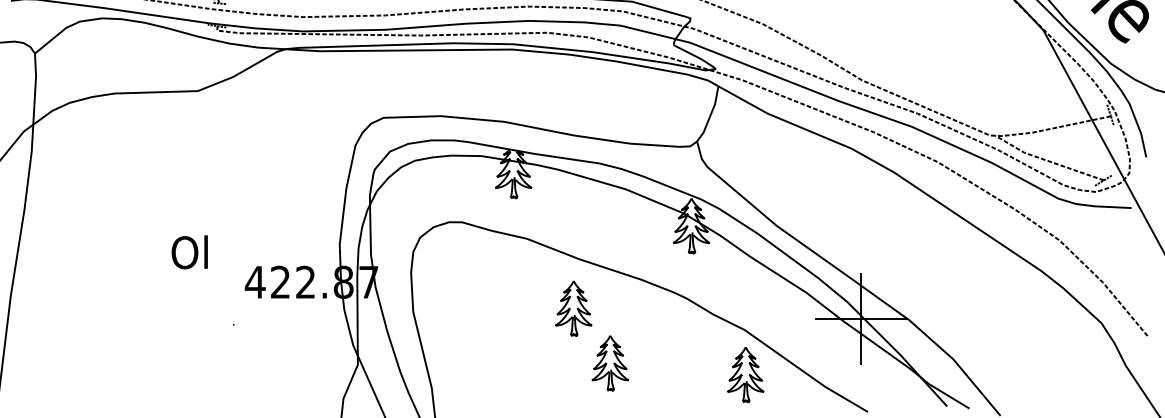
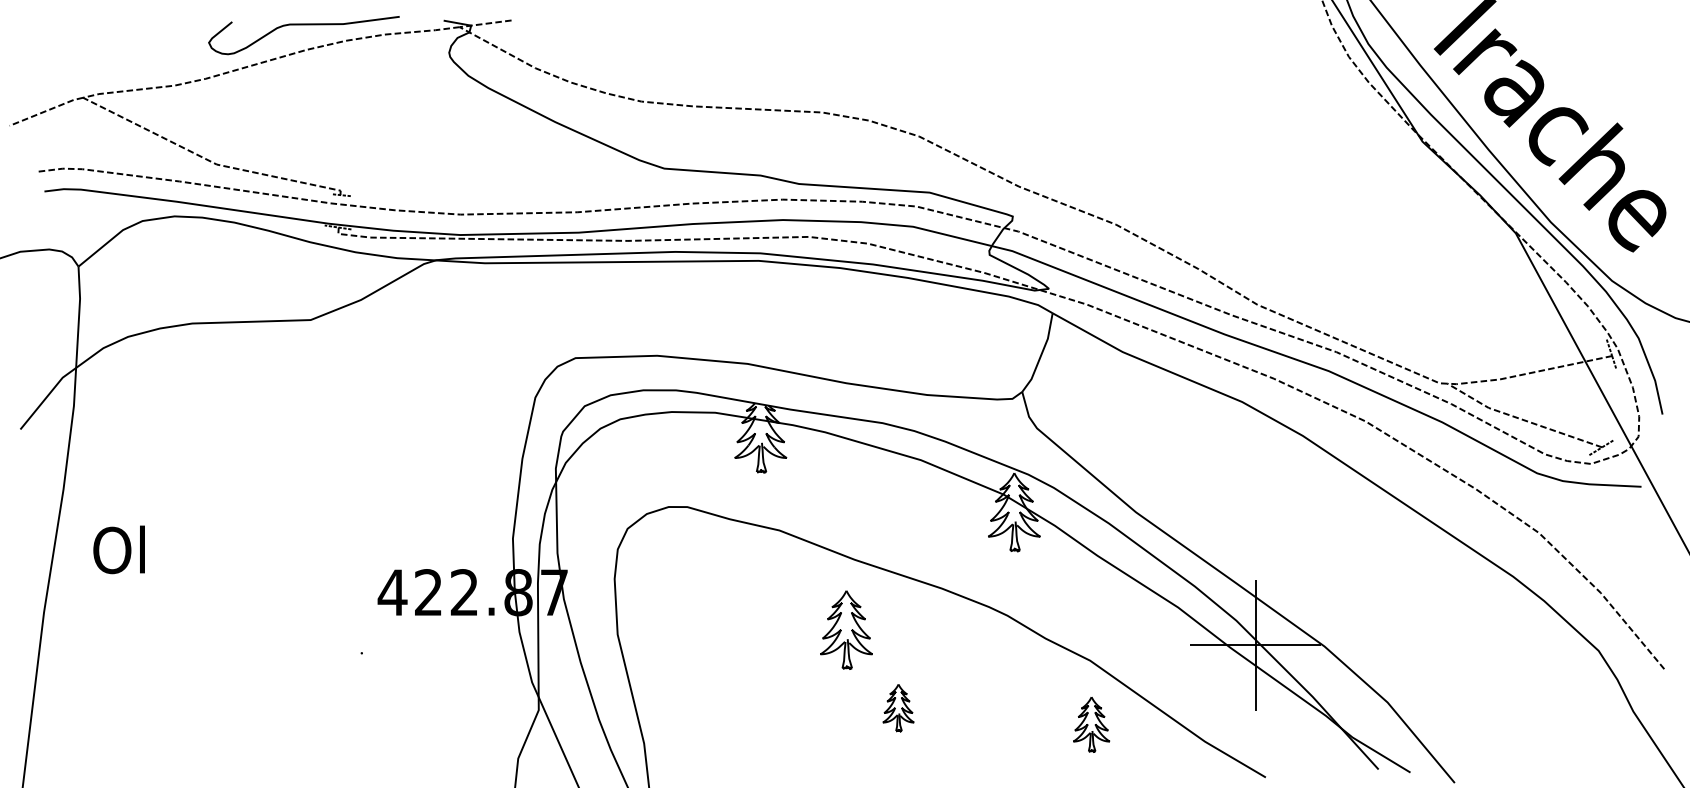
text: (189, 252) -> (118, 549), moved
part: (610, 362) -> (898, 707), size x0.6
part: (745, 374) -> (1091, 724), size x0.7

